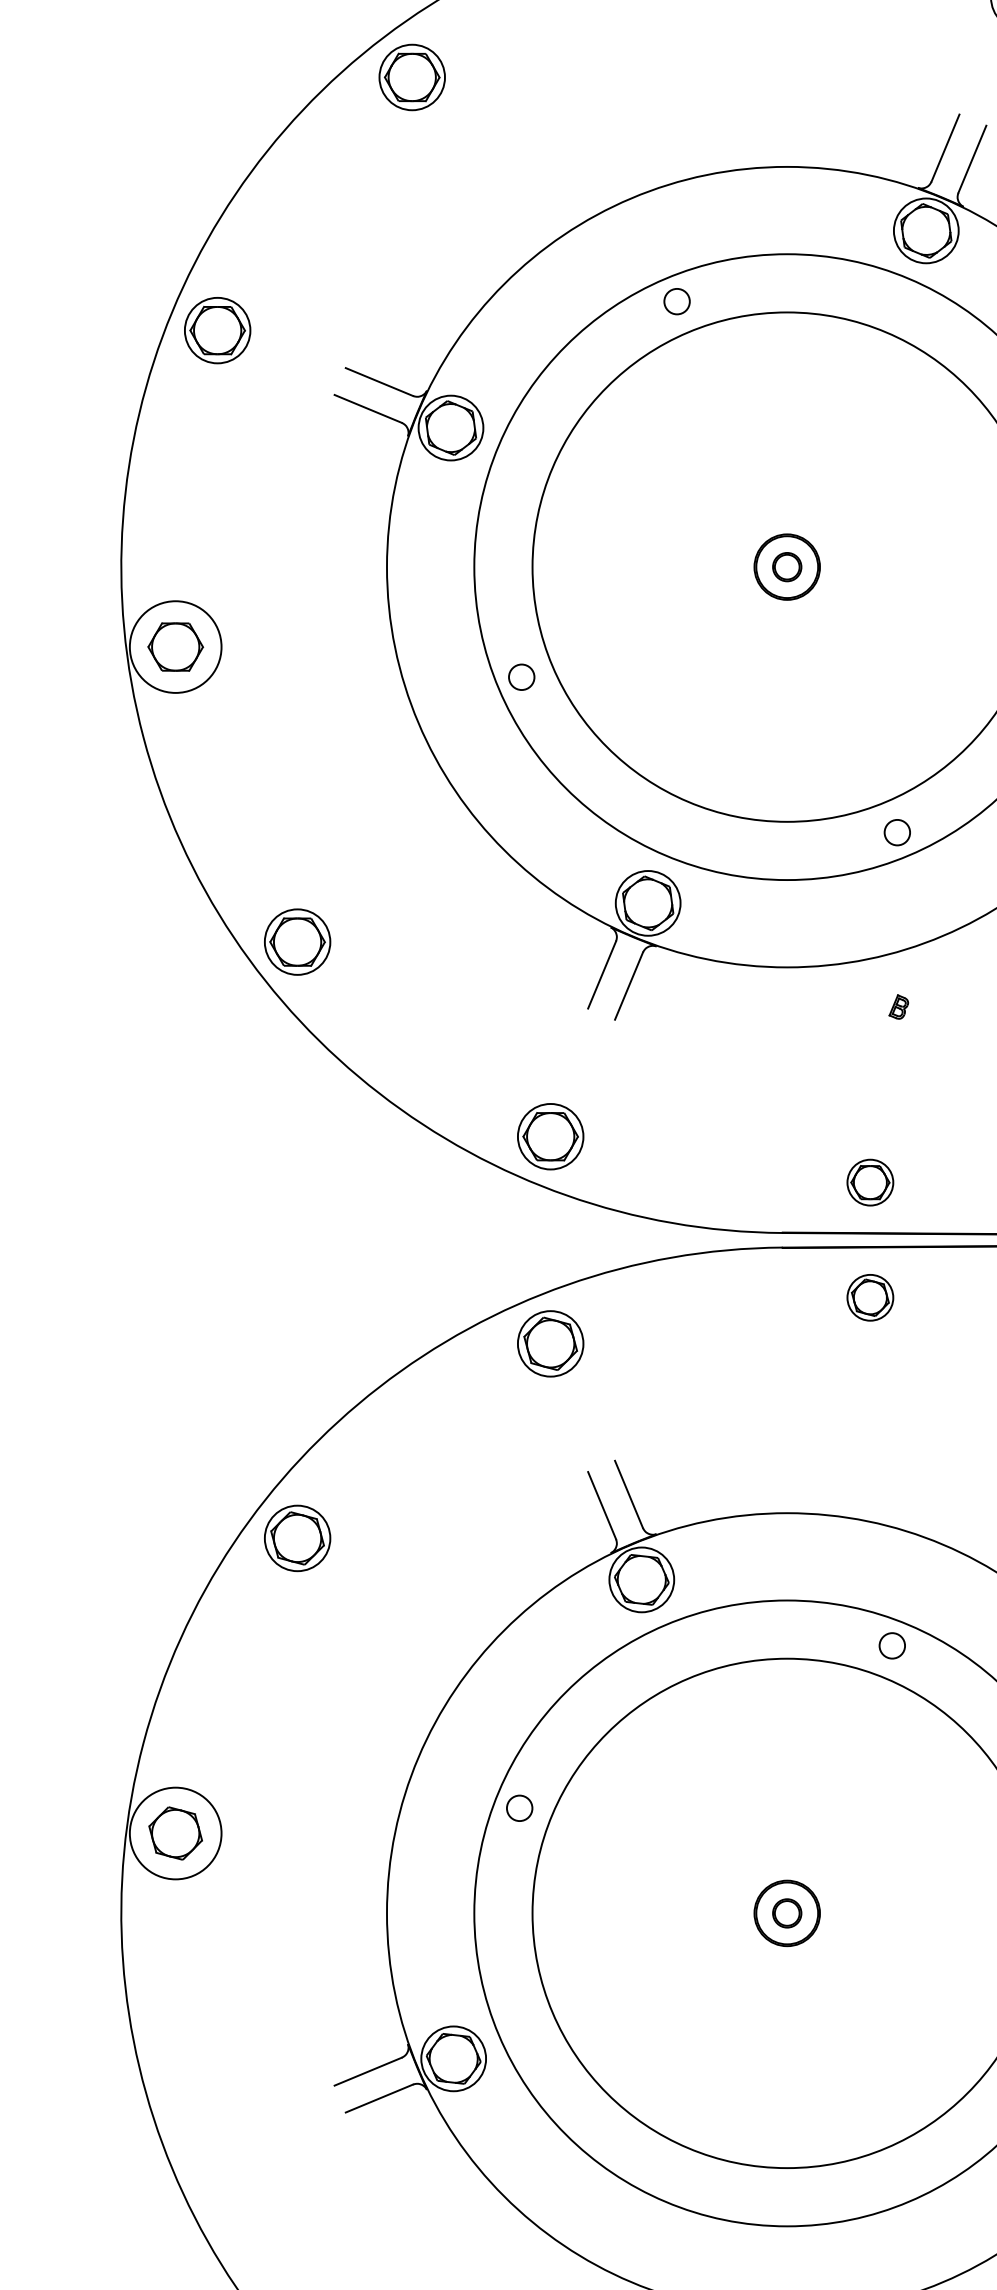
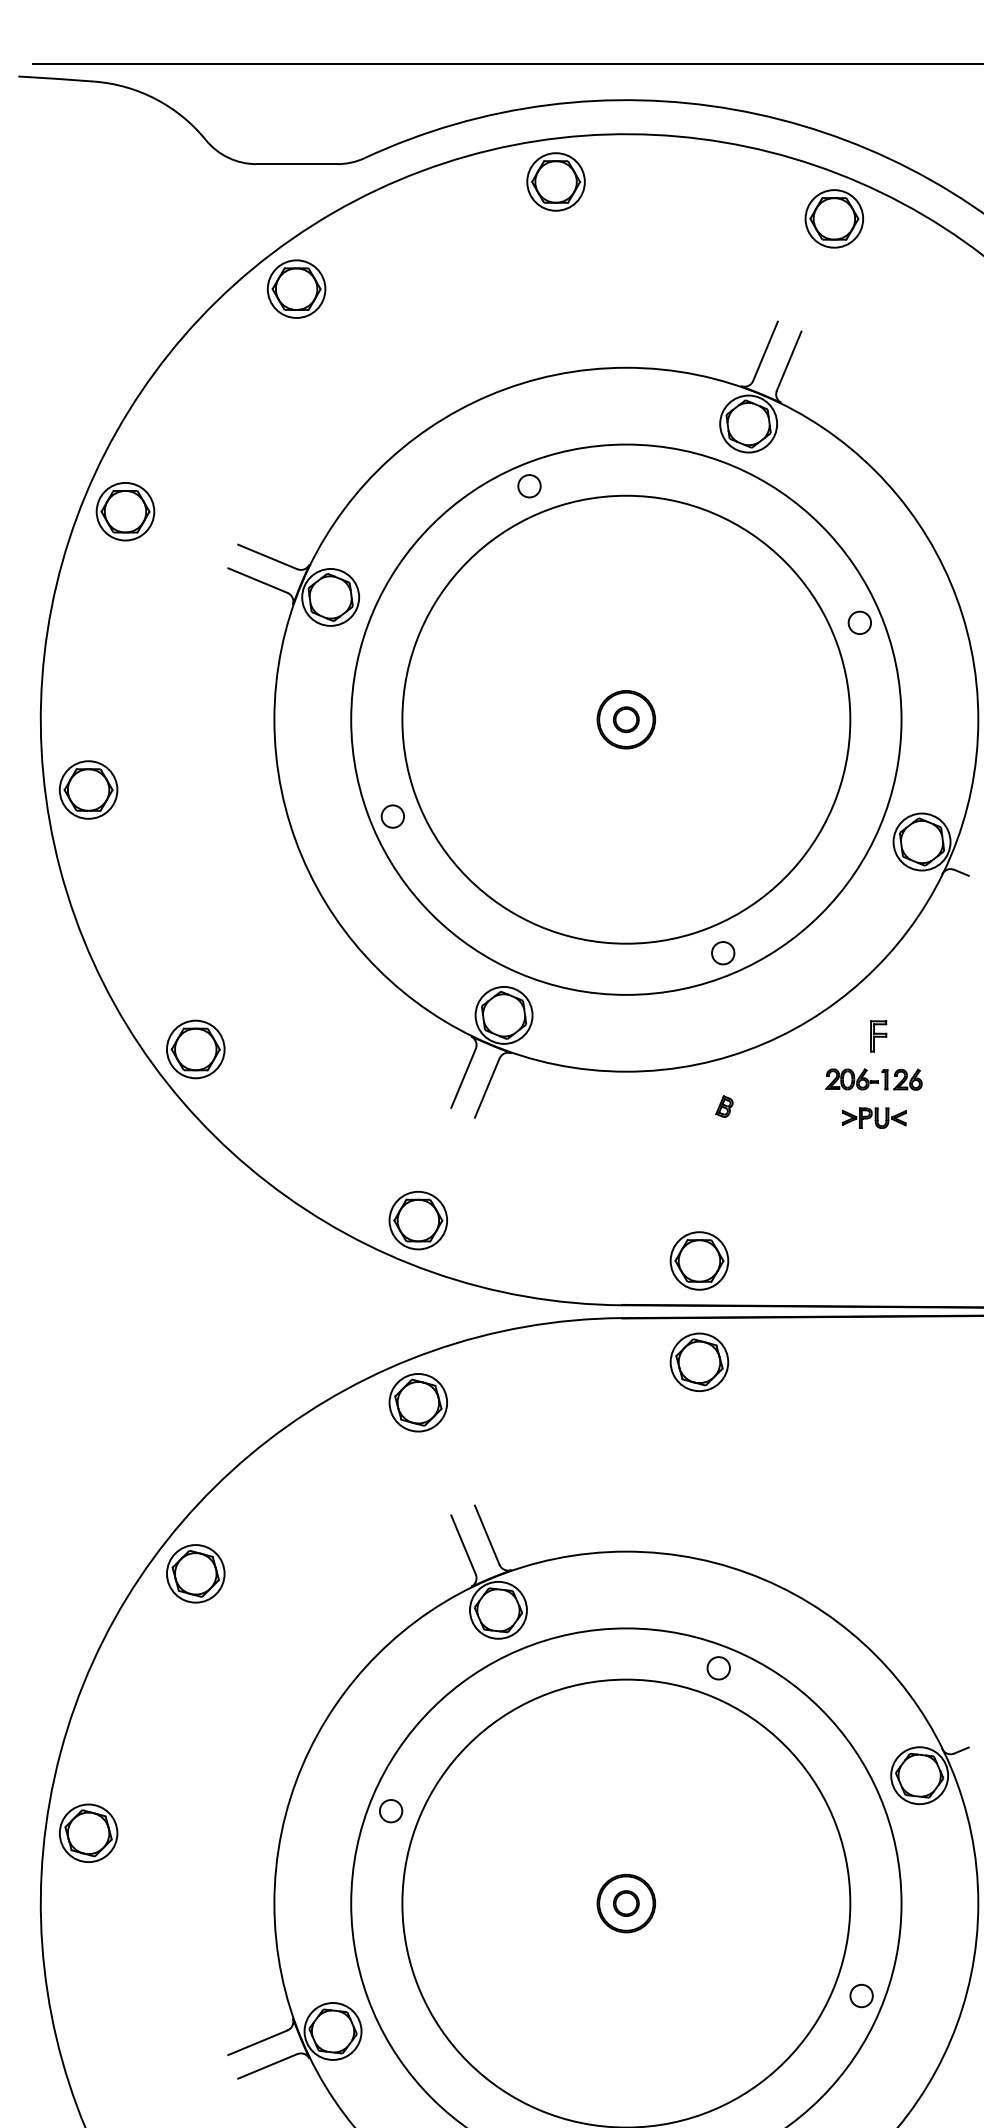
circle: (175, 646) -> (88, 789), size x0.71
part: (870, 1182) -> (699, 1260), size x1.43
part: (870, 1296) -> (699, 1361), size x1.43
circle: (175, 1833) -> (88, 1833), size x0.71

